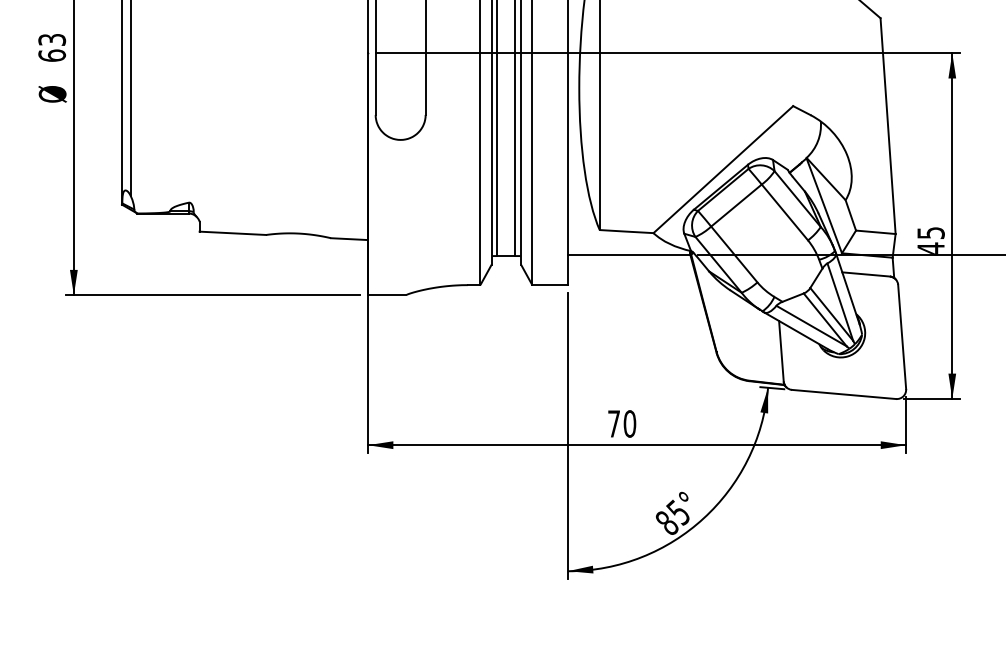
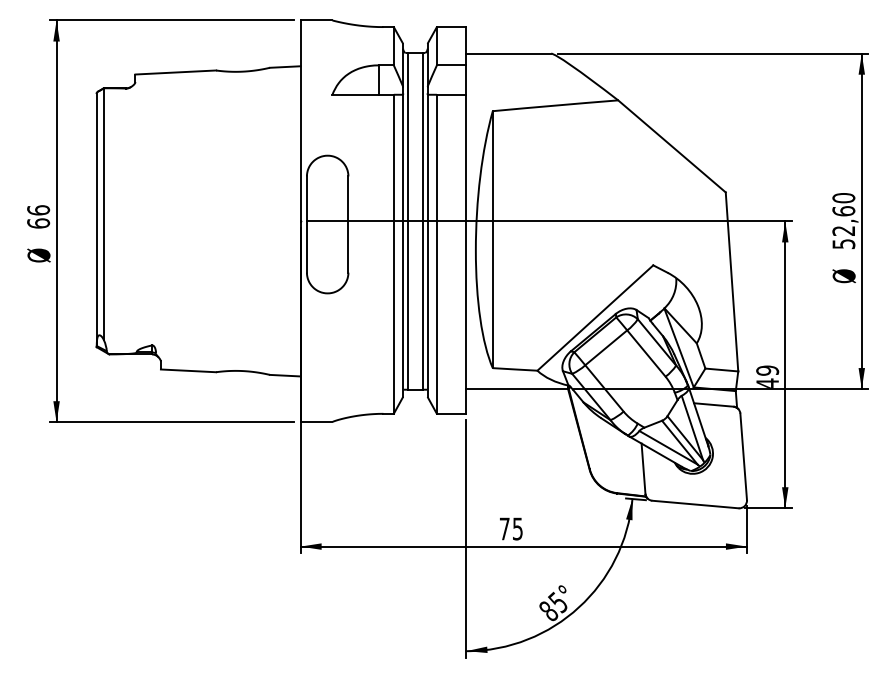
text: (52, 40) -> (38, 210), 63 -> 66
text: (930, 232) -> (767, 370), 45 -> 49
text: (629, 423) -> (517, 528), 70 -> 75

